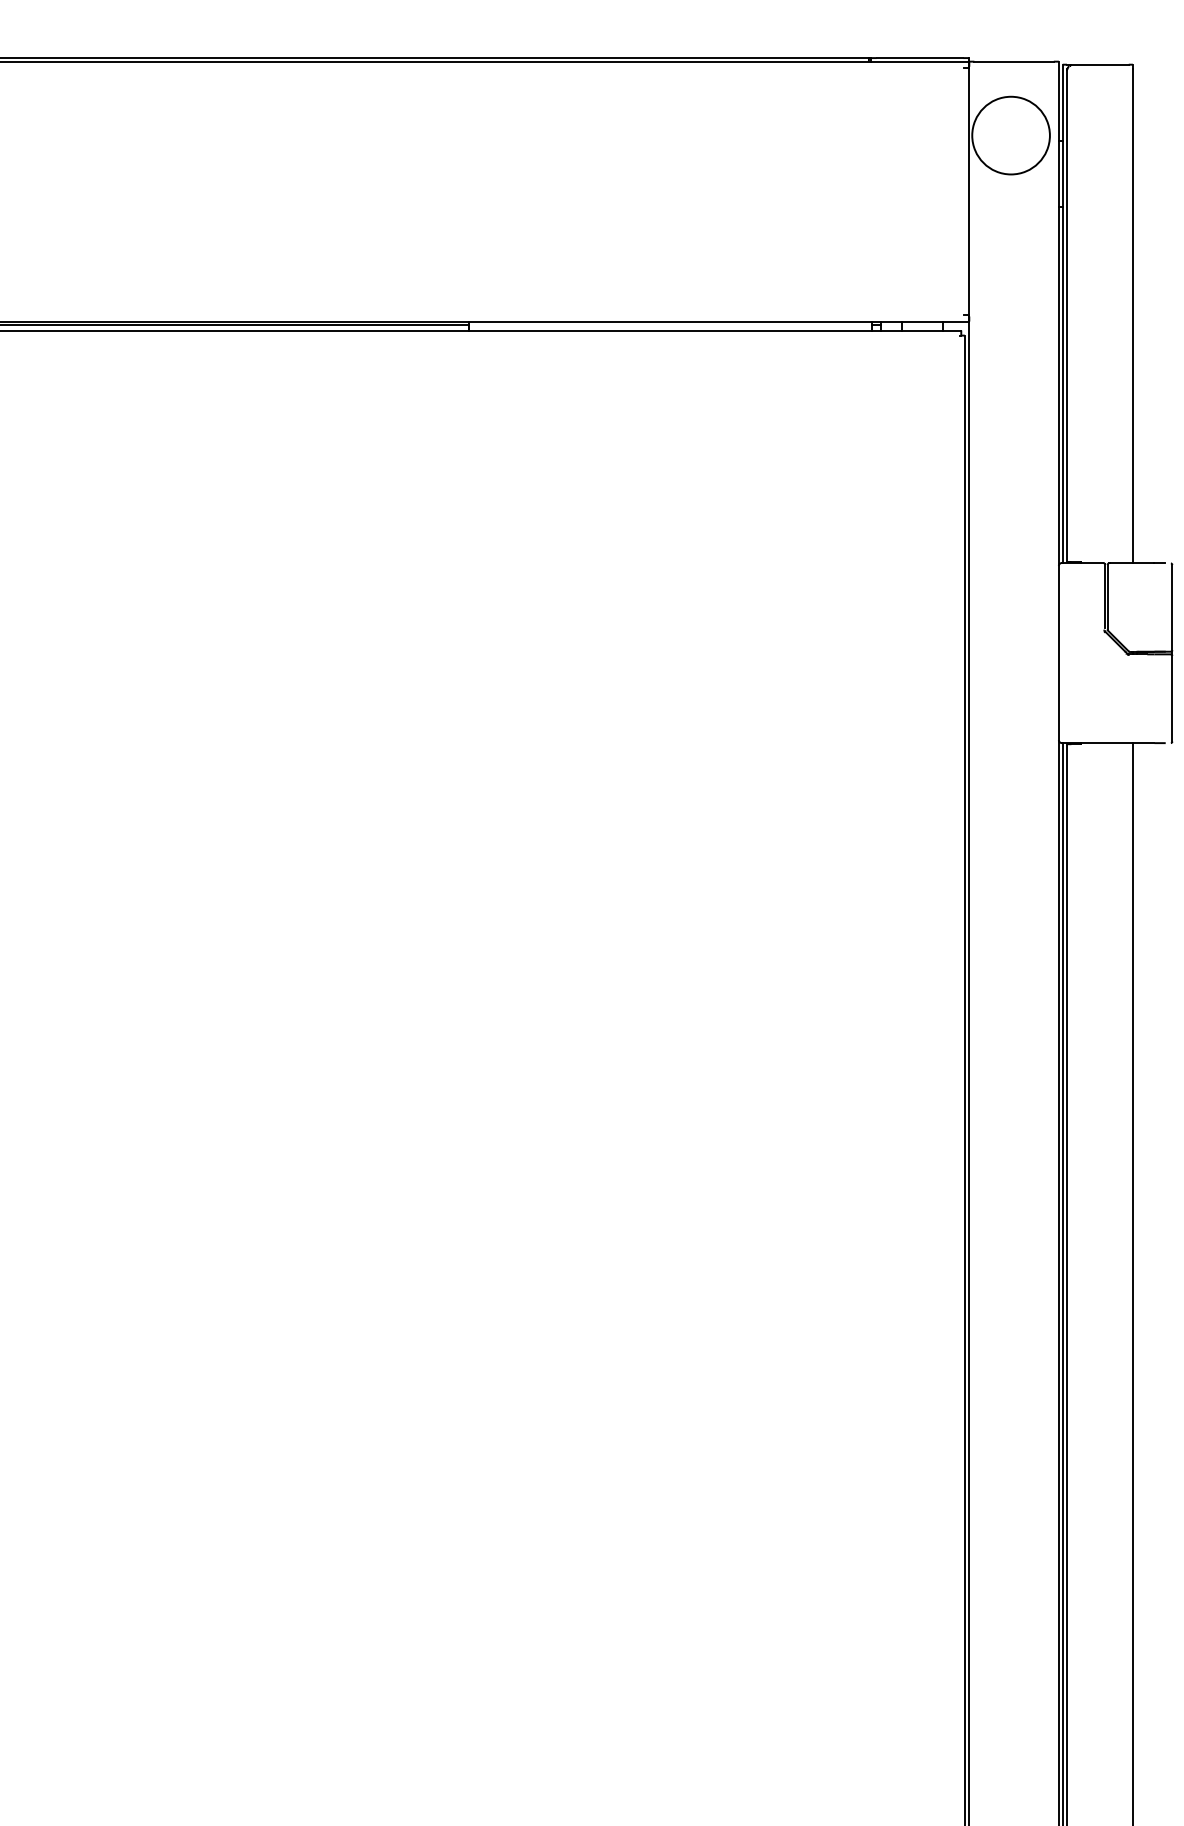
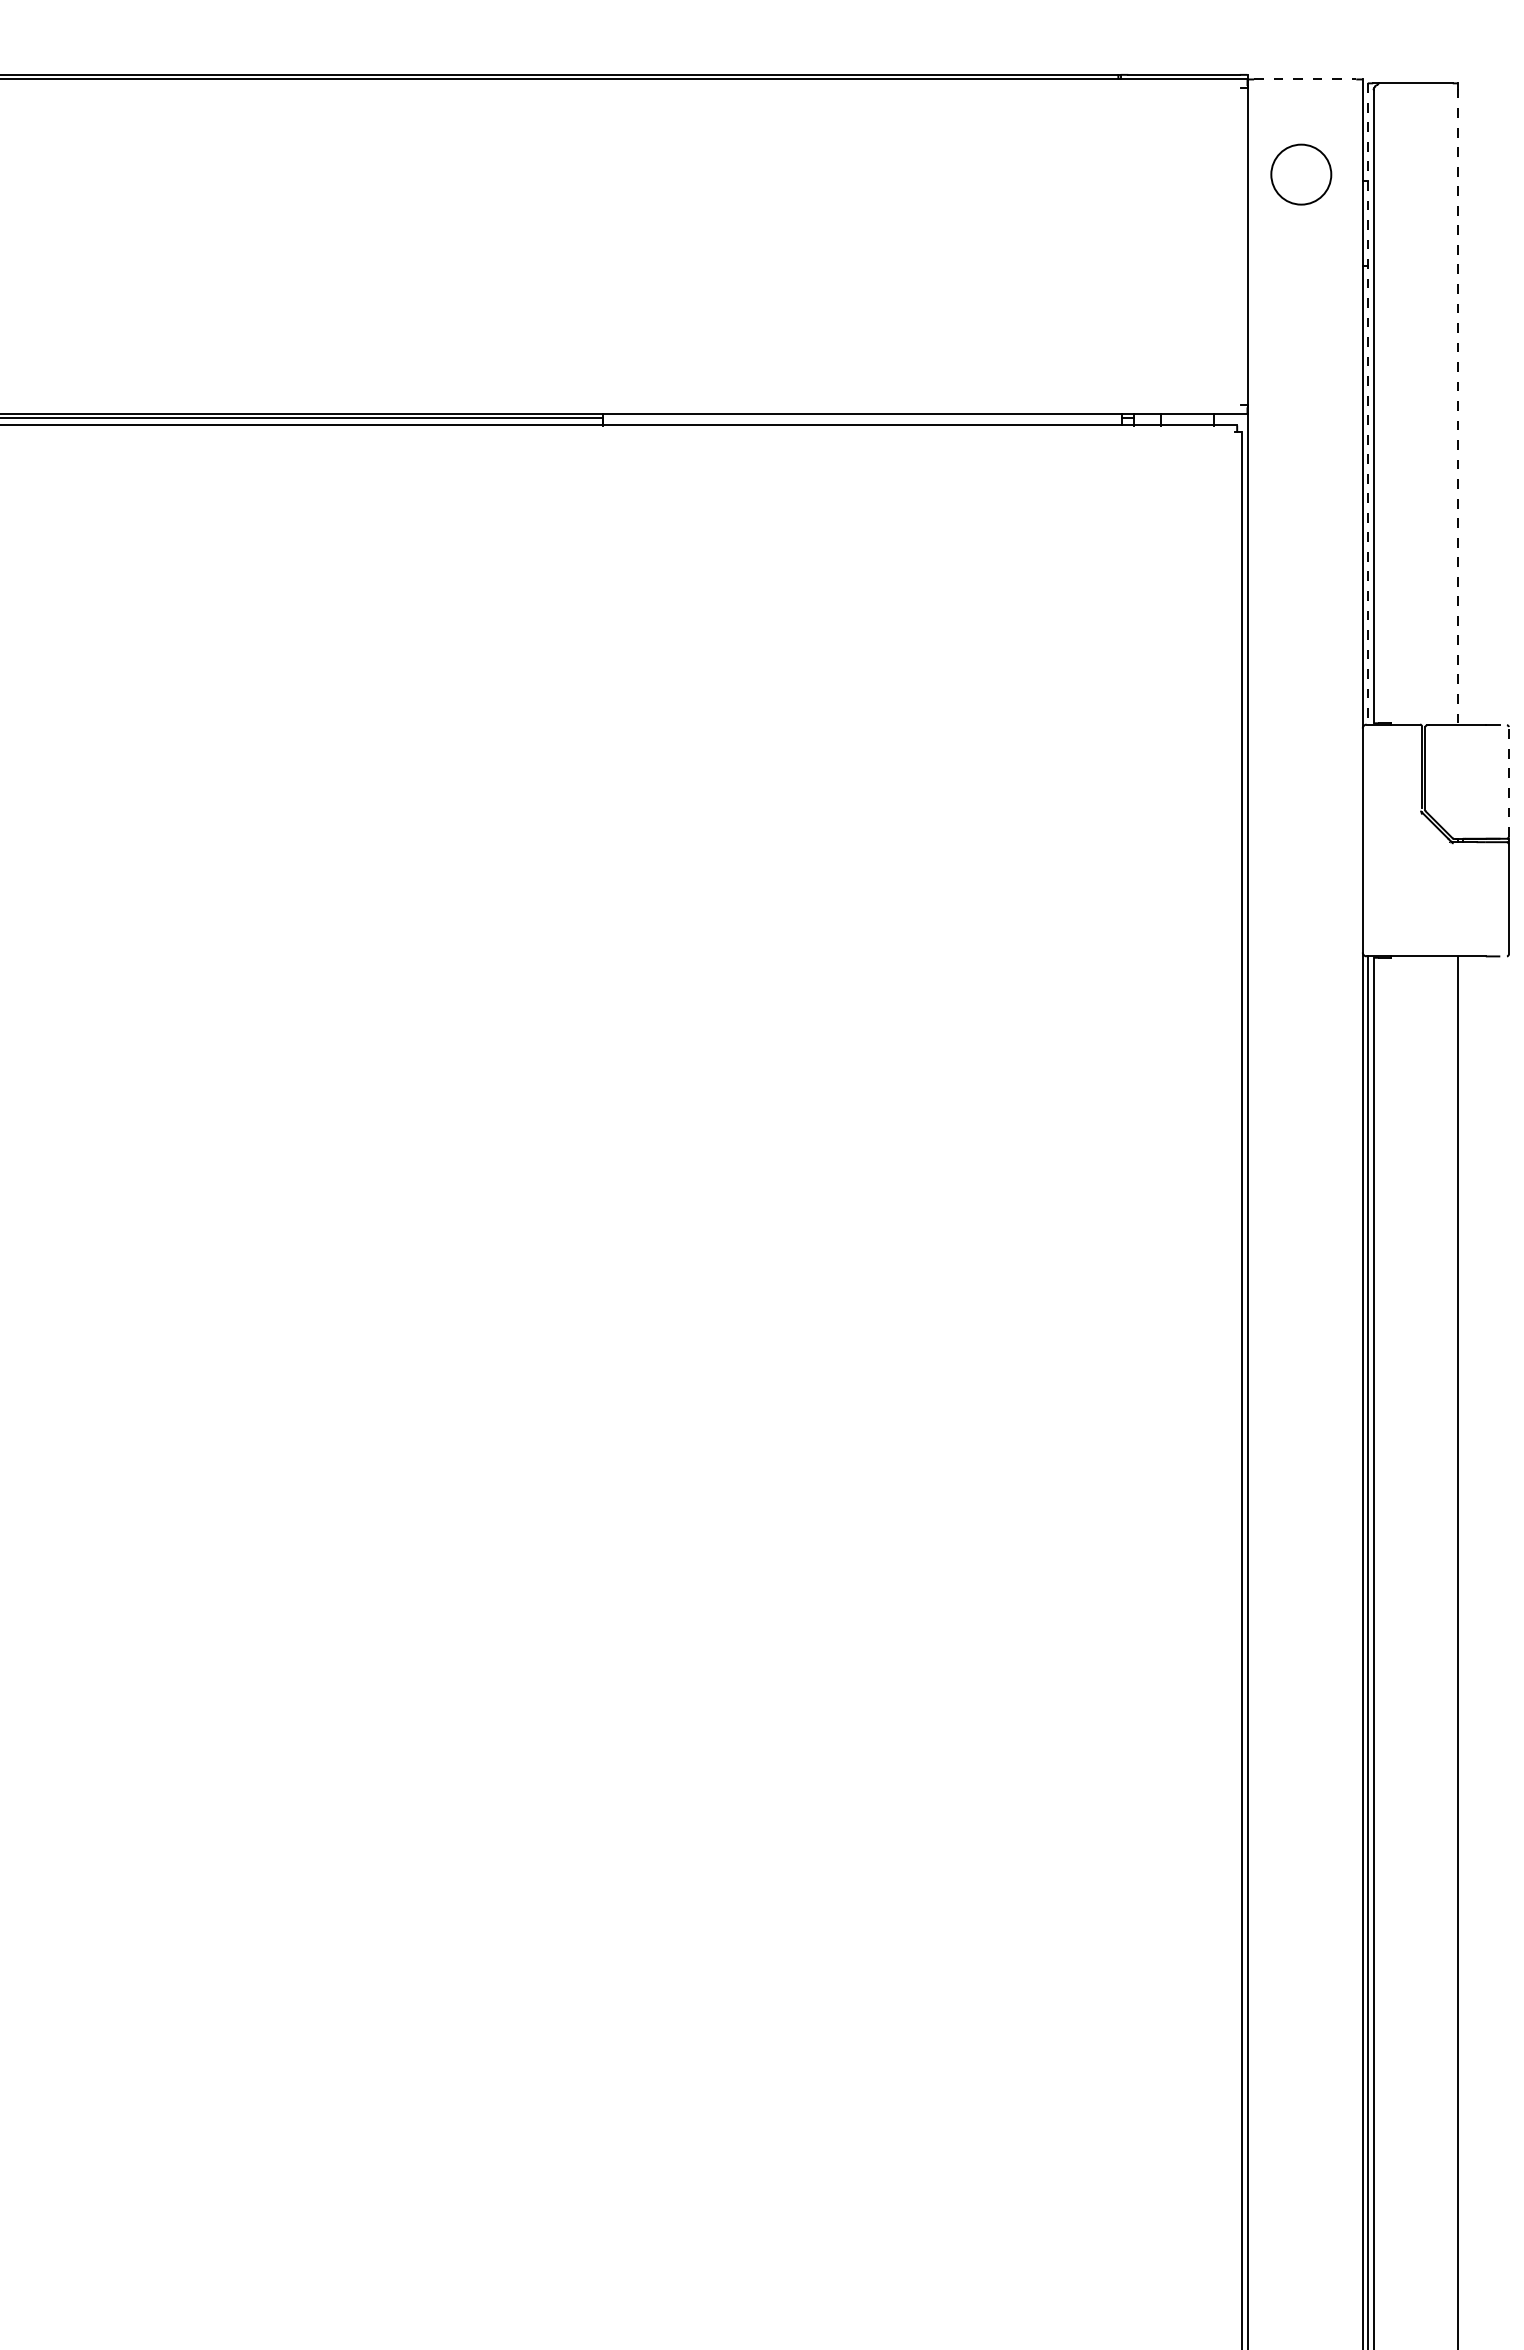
line: (1014, 61) -> (1305, 79), solid -> dashed
circle: (1011, 135) -> (1301, 174), size x0.6
line: (1062, 314) -> (1367, 404), solid -> dashed
line: (1133, 316) -> (1458, 407), solid -> dashed
line: (1172, 607) -> (1508, 781), solid -> dashed

